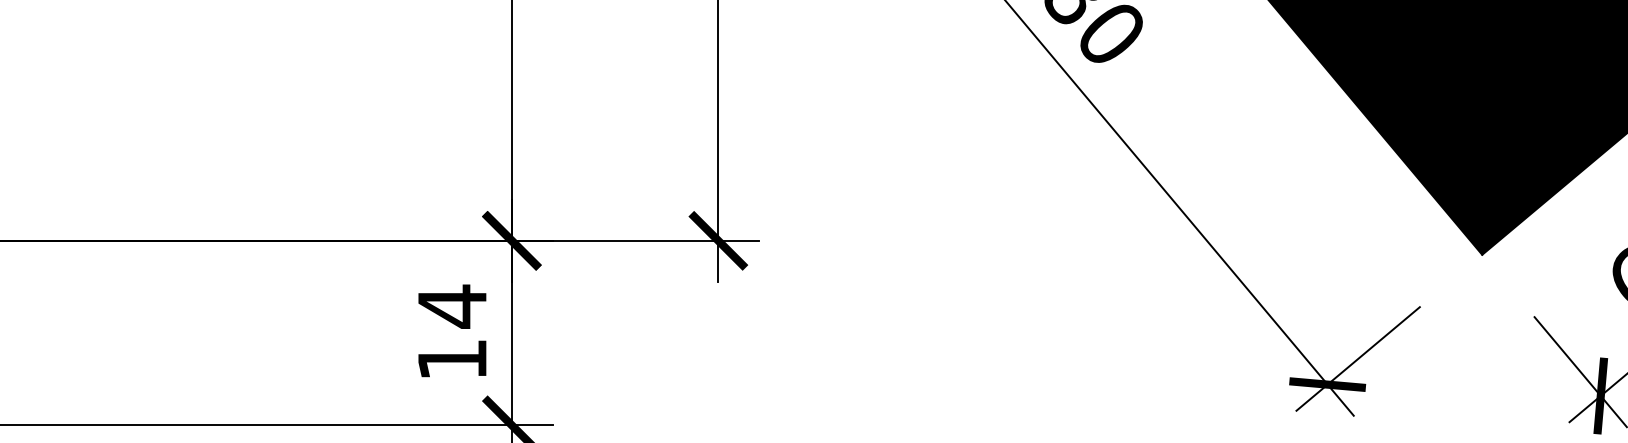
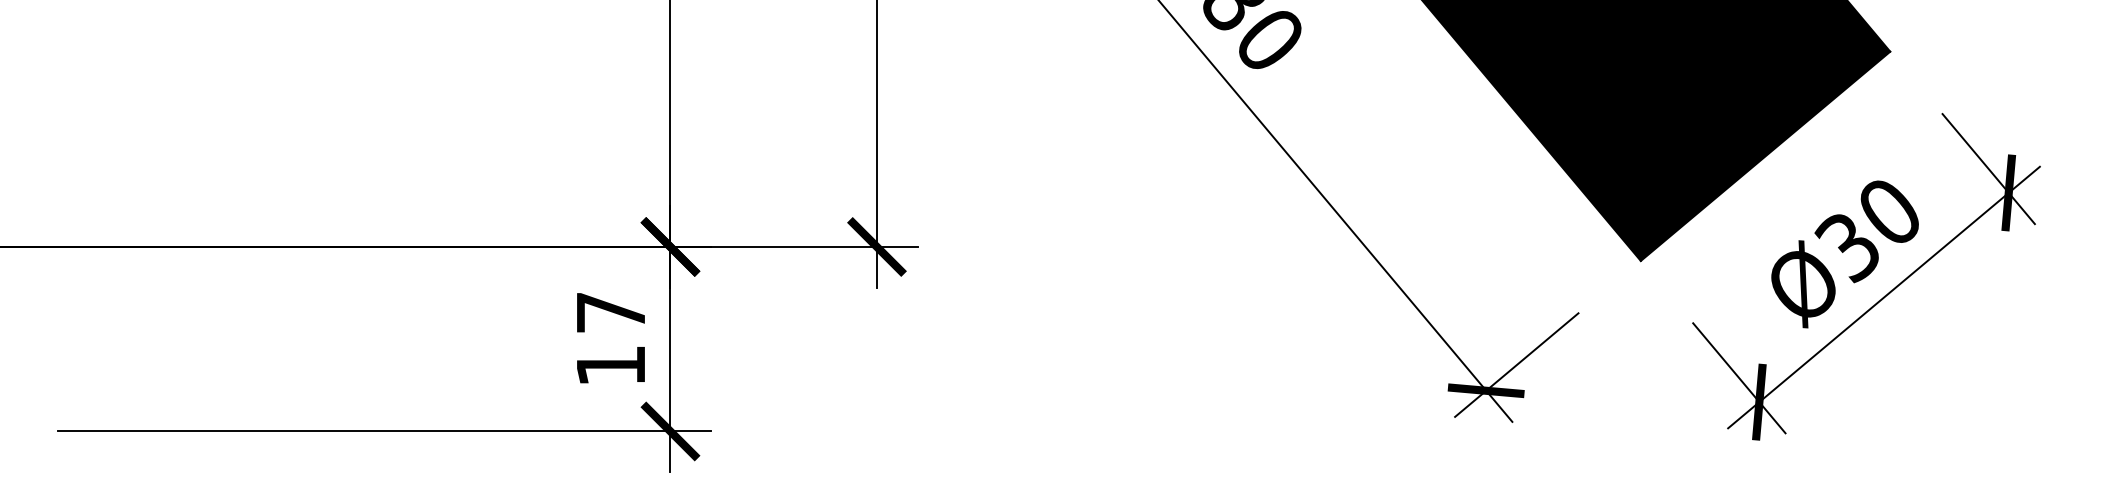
text: (451, 306) -> (610, 312), 14 -> 17

